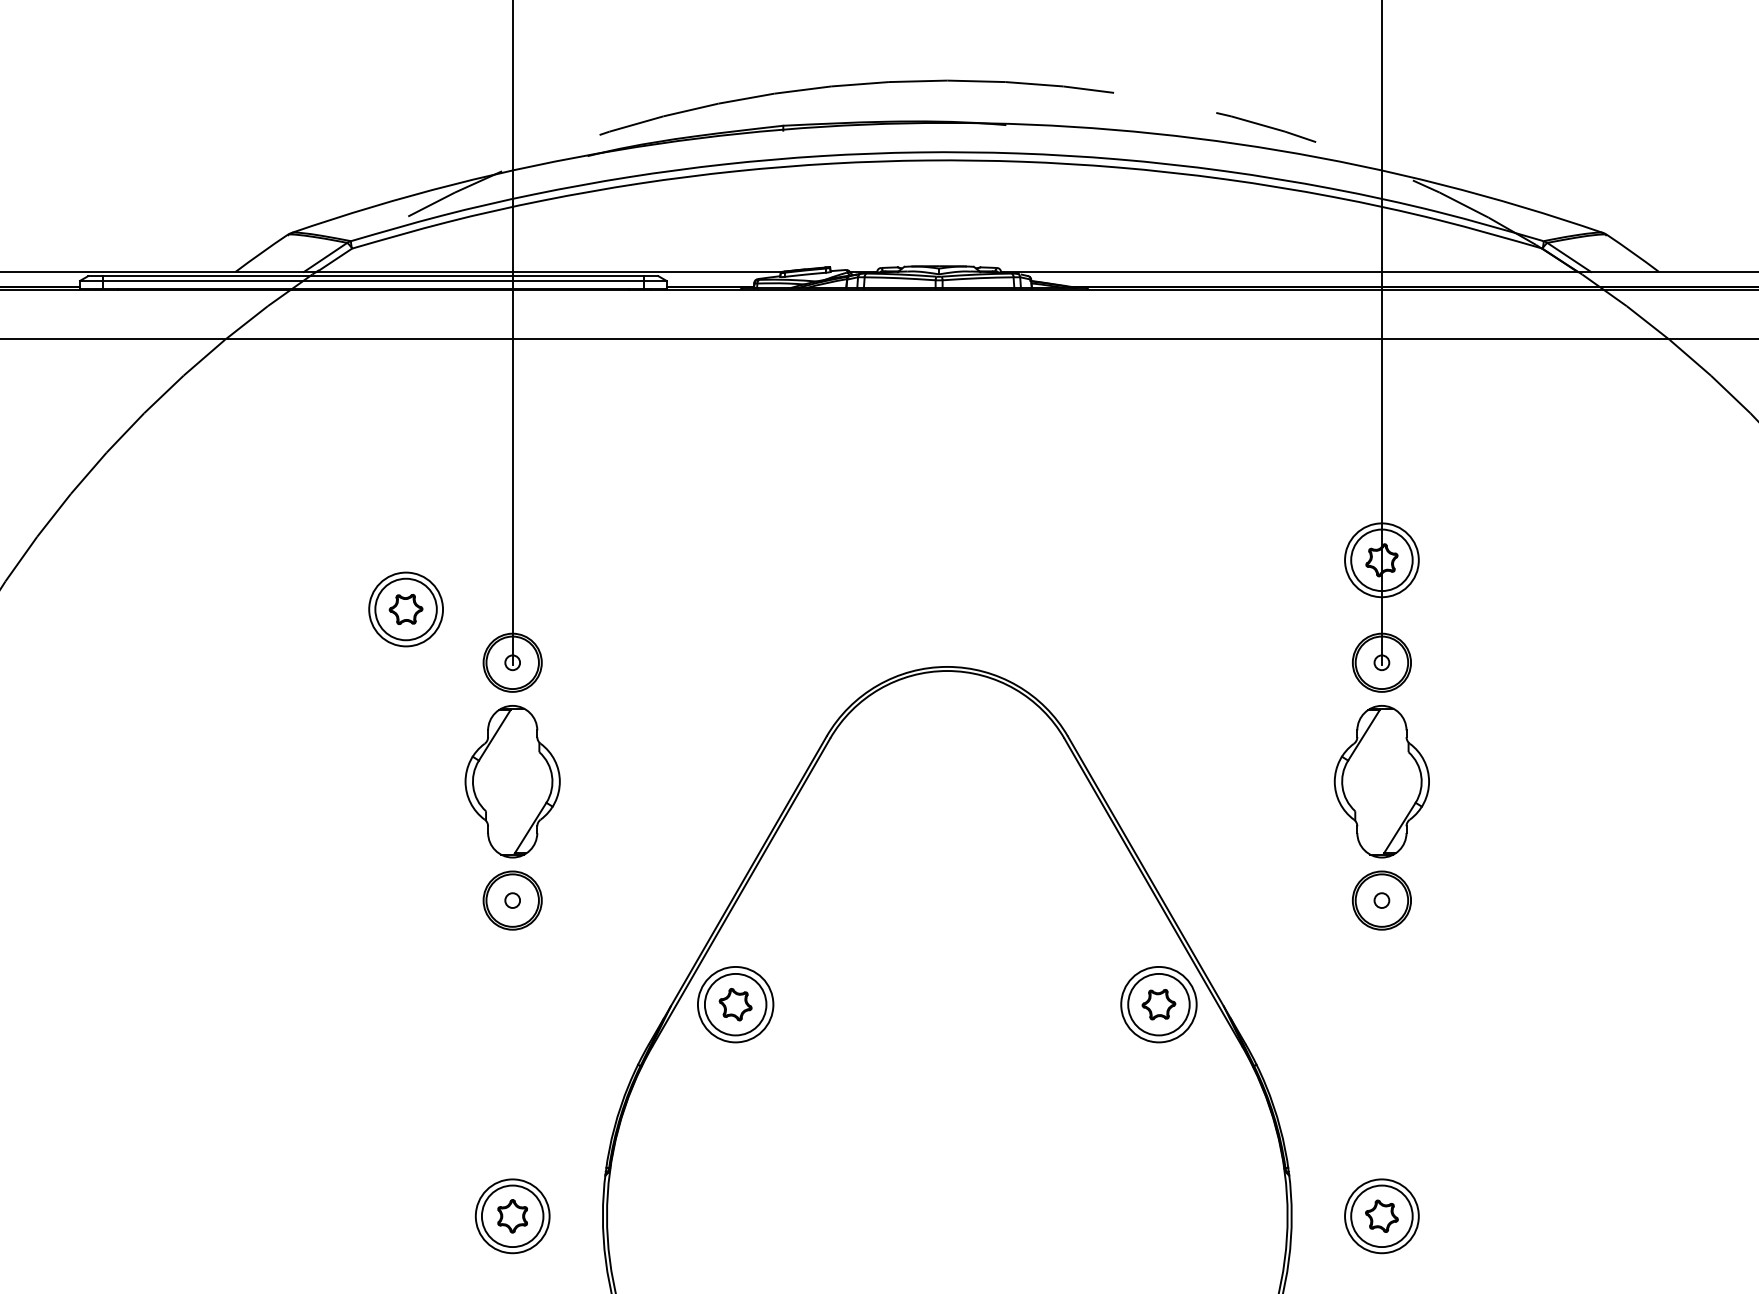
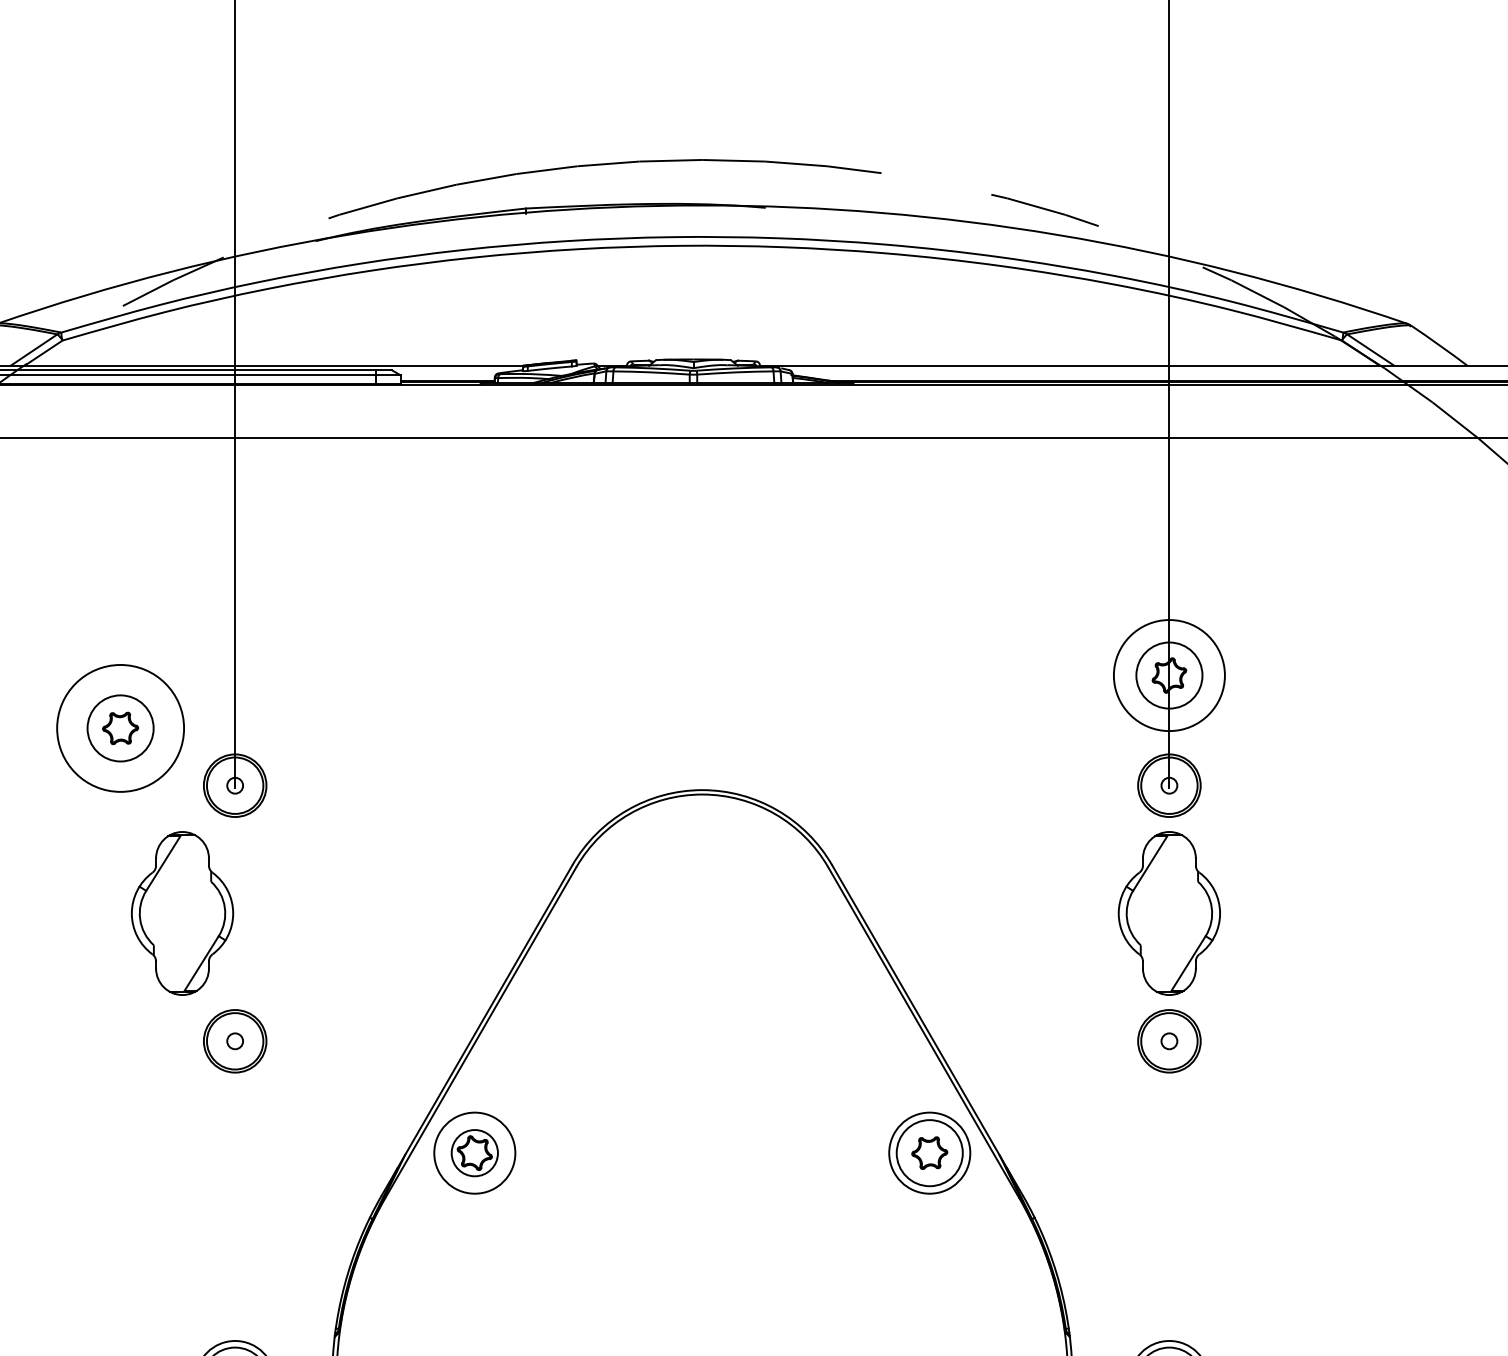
circle: (1381, 560) -> (1168, 675), size x1.4
circle: (406, 609) -> (121, 728), size x1.6
part: (512, 781) -> (182, 913), moved
circle: (735, 1004) -> (474, 1152), size x0.7

